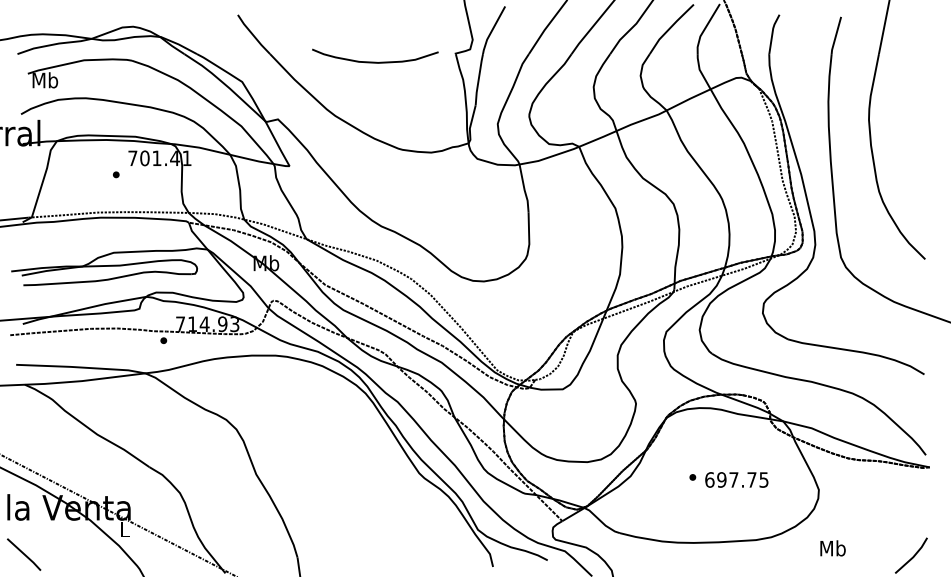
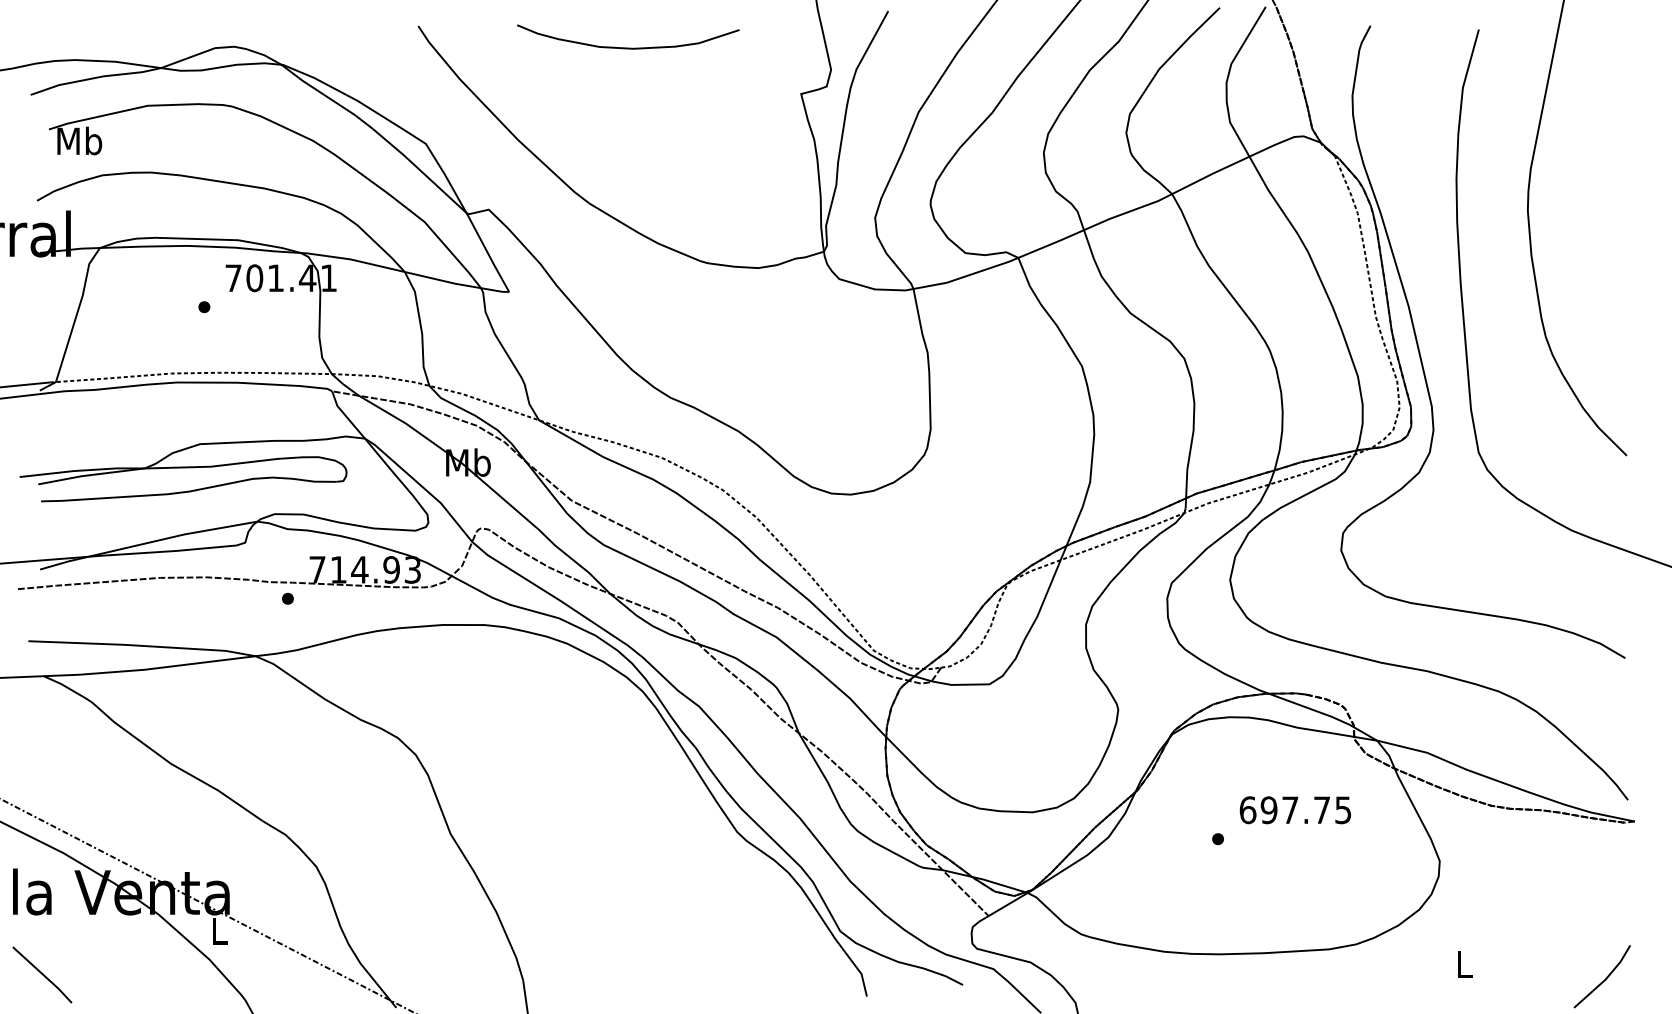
curve: (375, 61) -> (628, 46), moved
text: (736, 479) -> (1294, 809), moved
text: (832, 548) -> (1463, 964), Mb -> L

